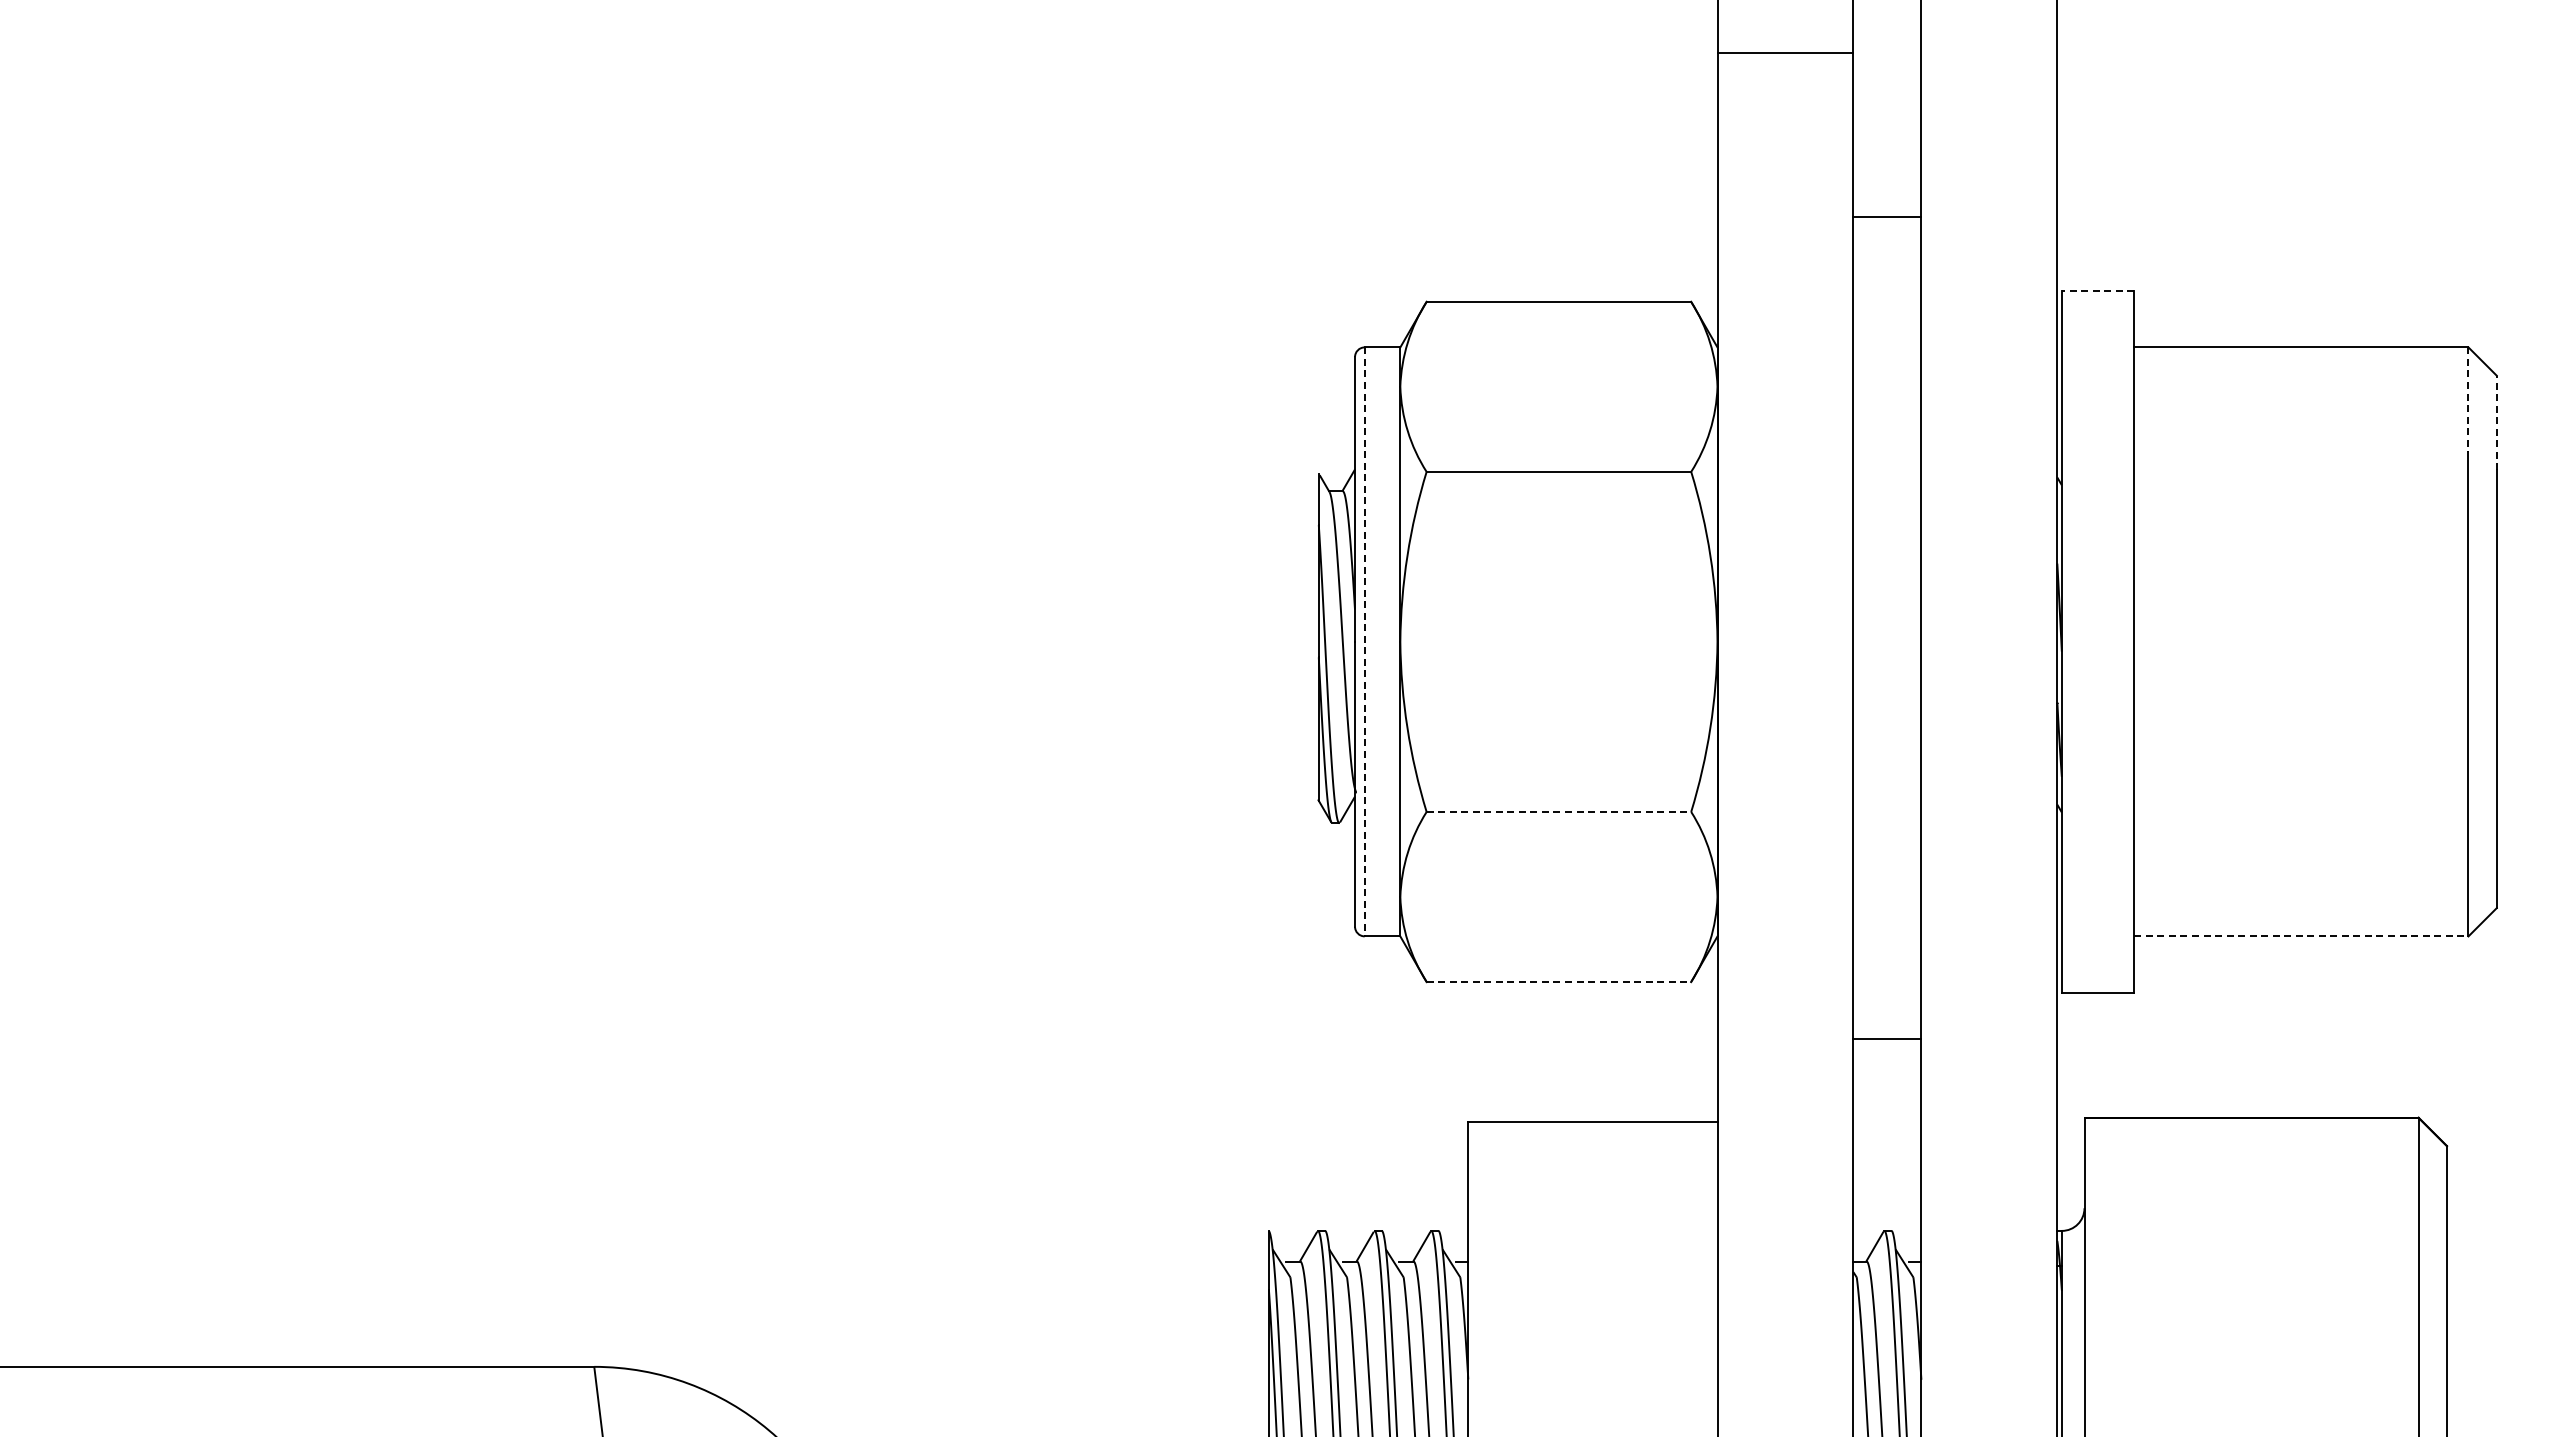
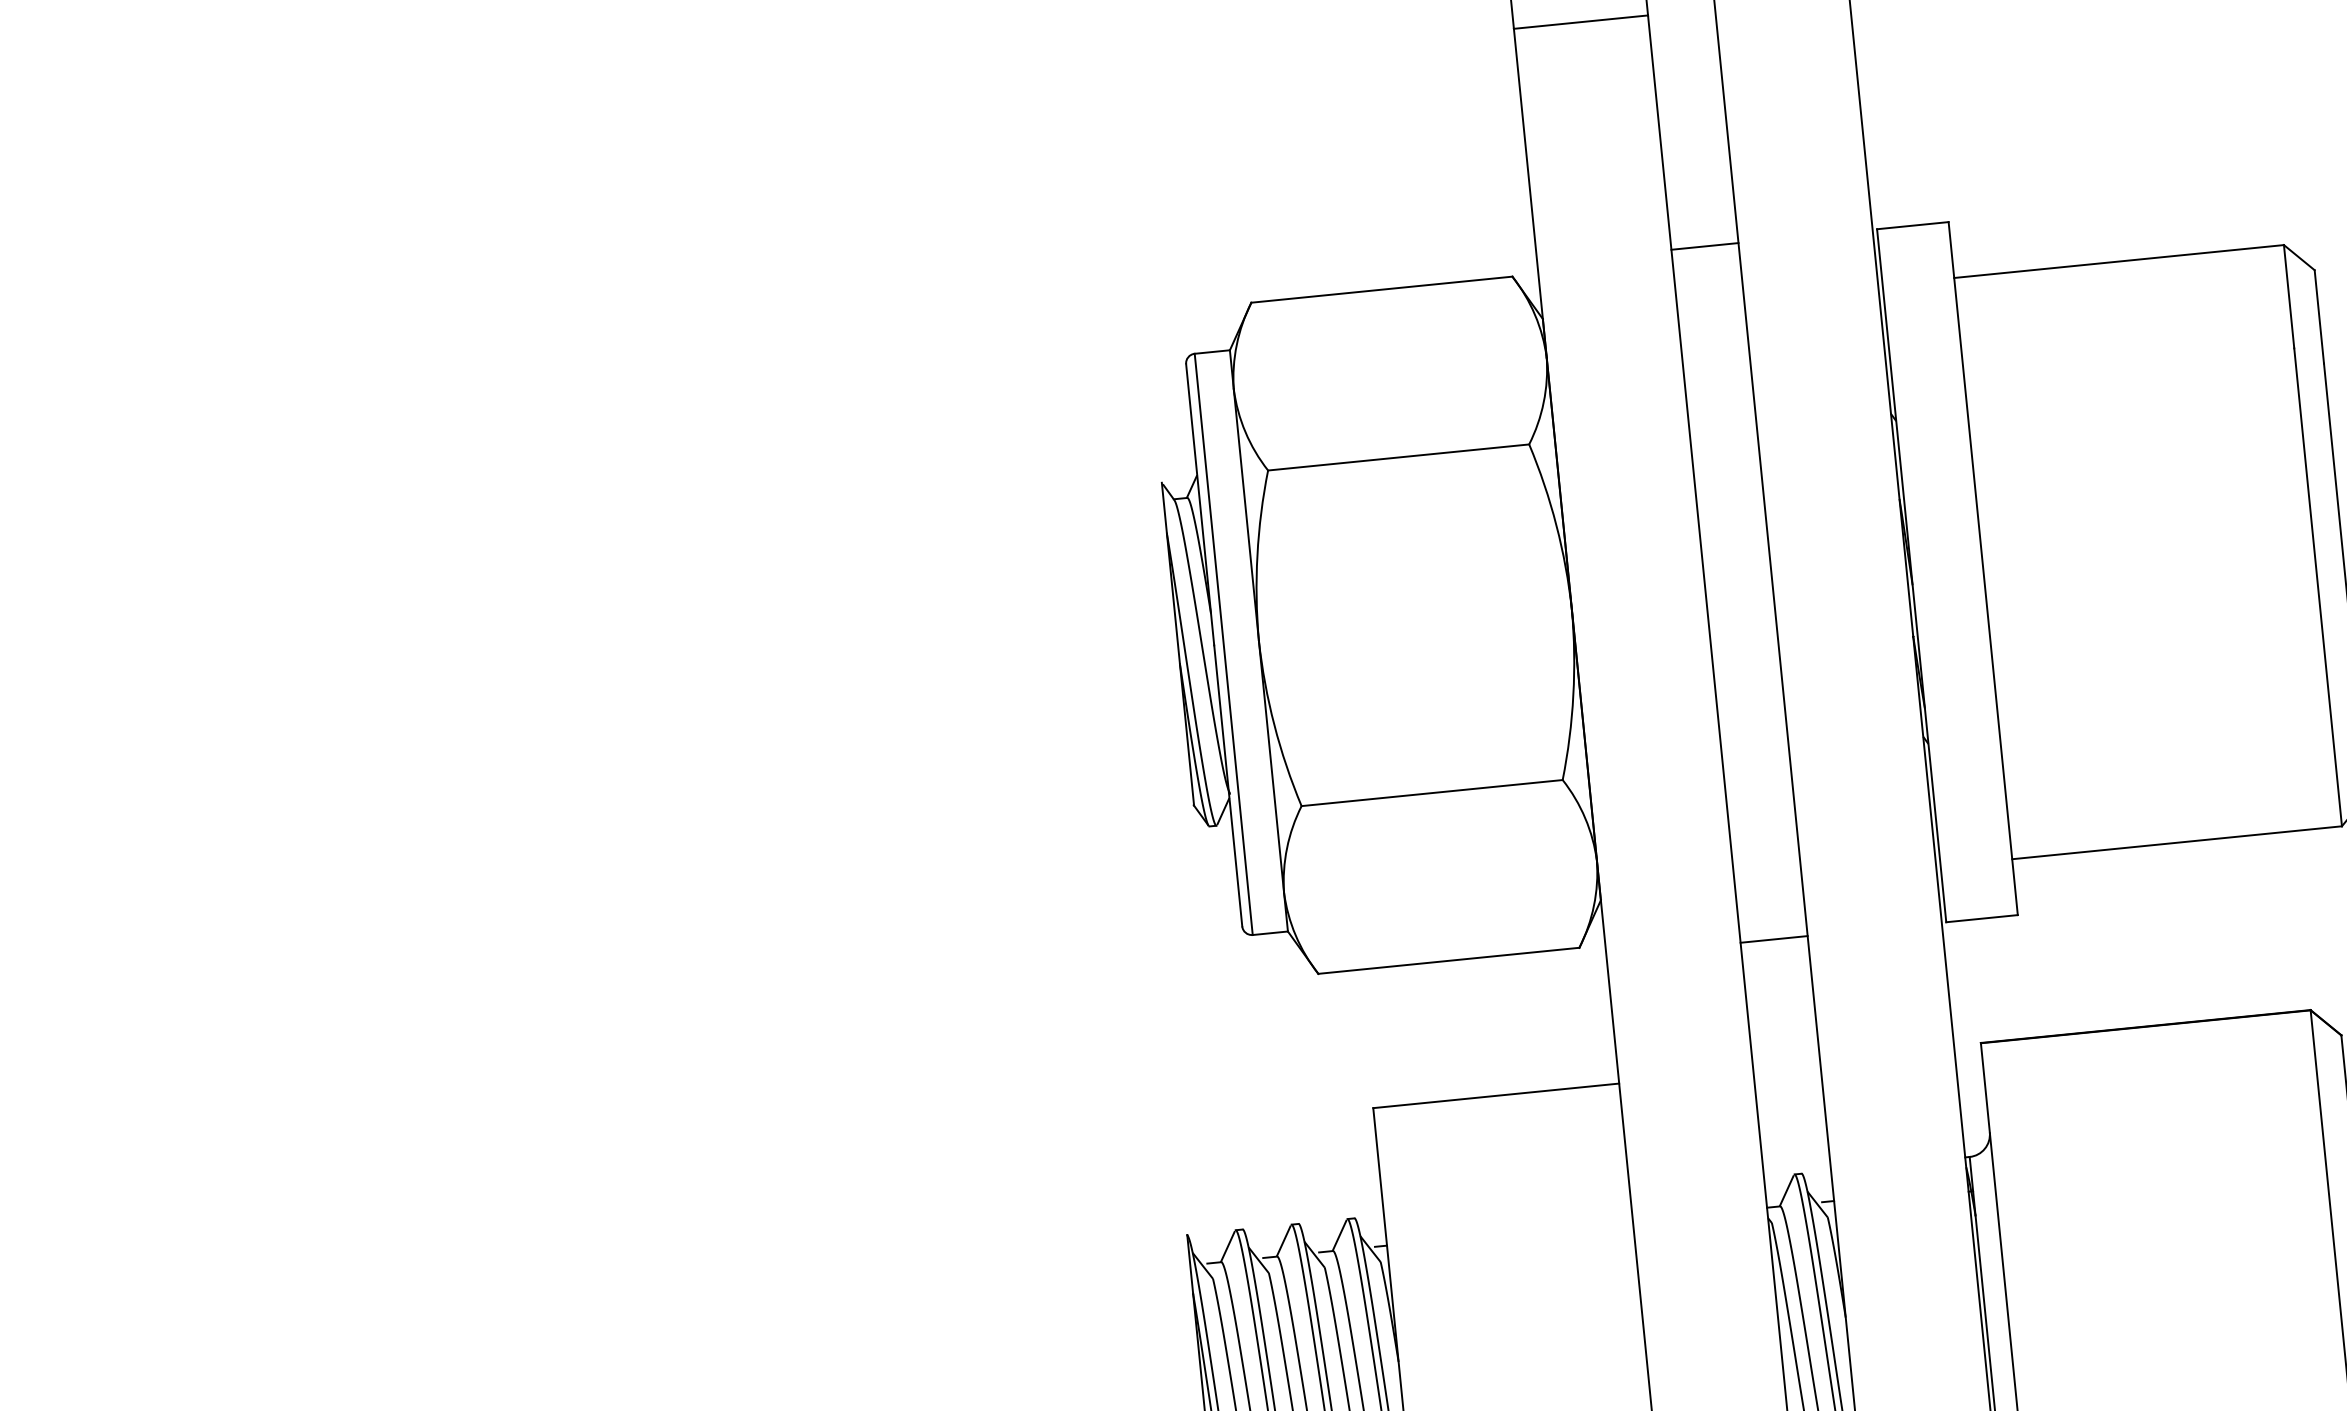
line: (1887, 216) -> (1705, 246), moved
line: (2097, 290) -> (1912, 225), dashed -> solid
line: (2468, 400) -> (2289, 297), dashed -> solid
line: (2496, 422) -> (2318, 316), dashed -> solid
line: (1364, 641) -> (1223, 644), dashed -> solid
line: (1559, 811) -> (1432, 792), dashed -> solid
line: (2301, 936) -> (2177, 842), dashed -> solid
line: (1559, 981) -> (1449, 960), dashed -> solid
line: (1887, 1039) -> (1774, 939), moved

